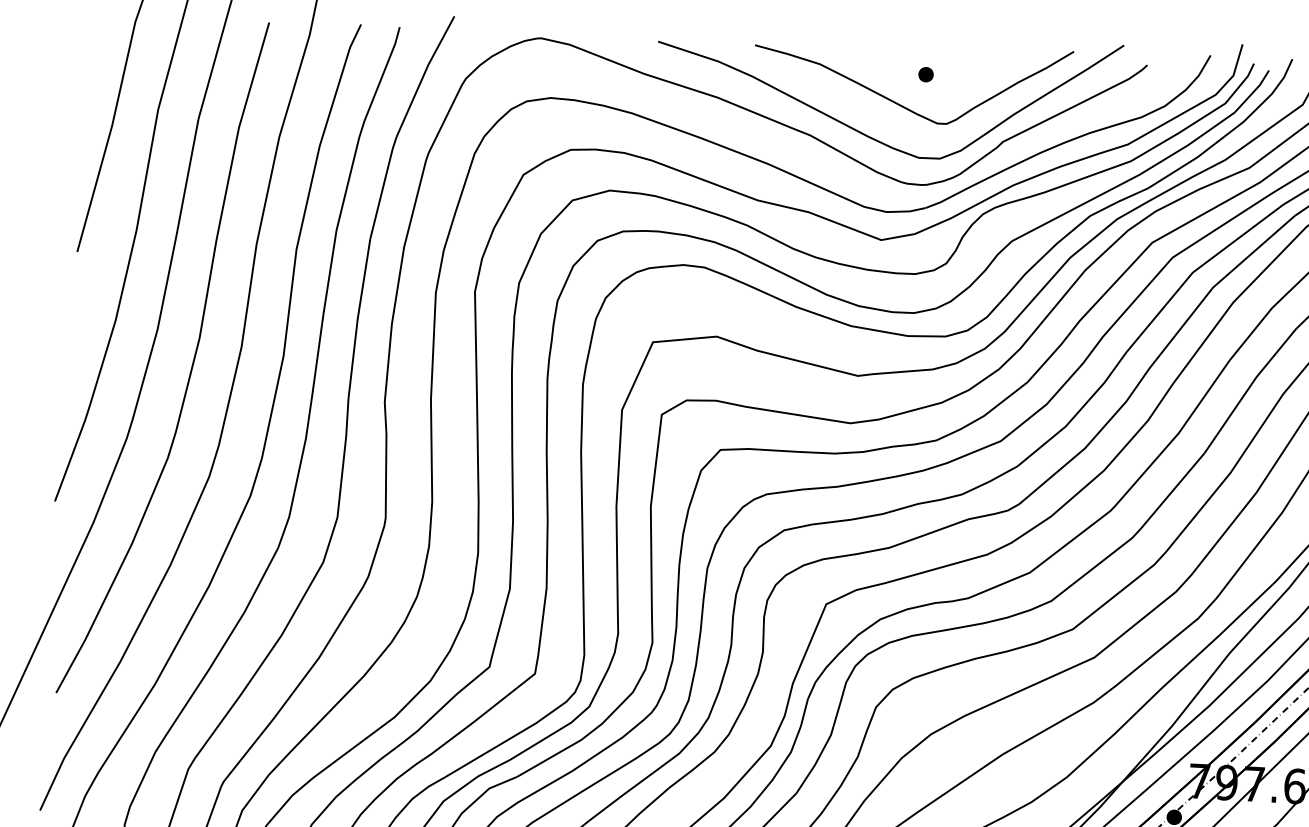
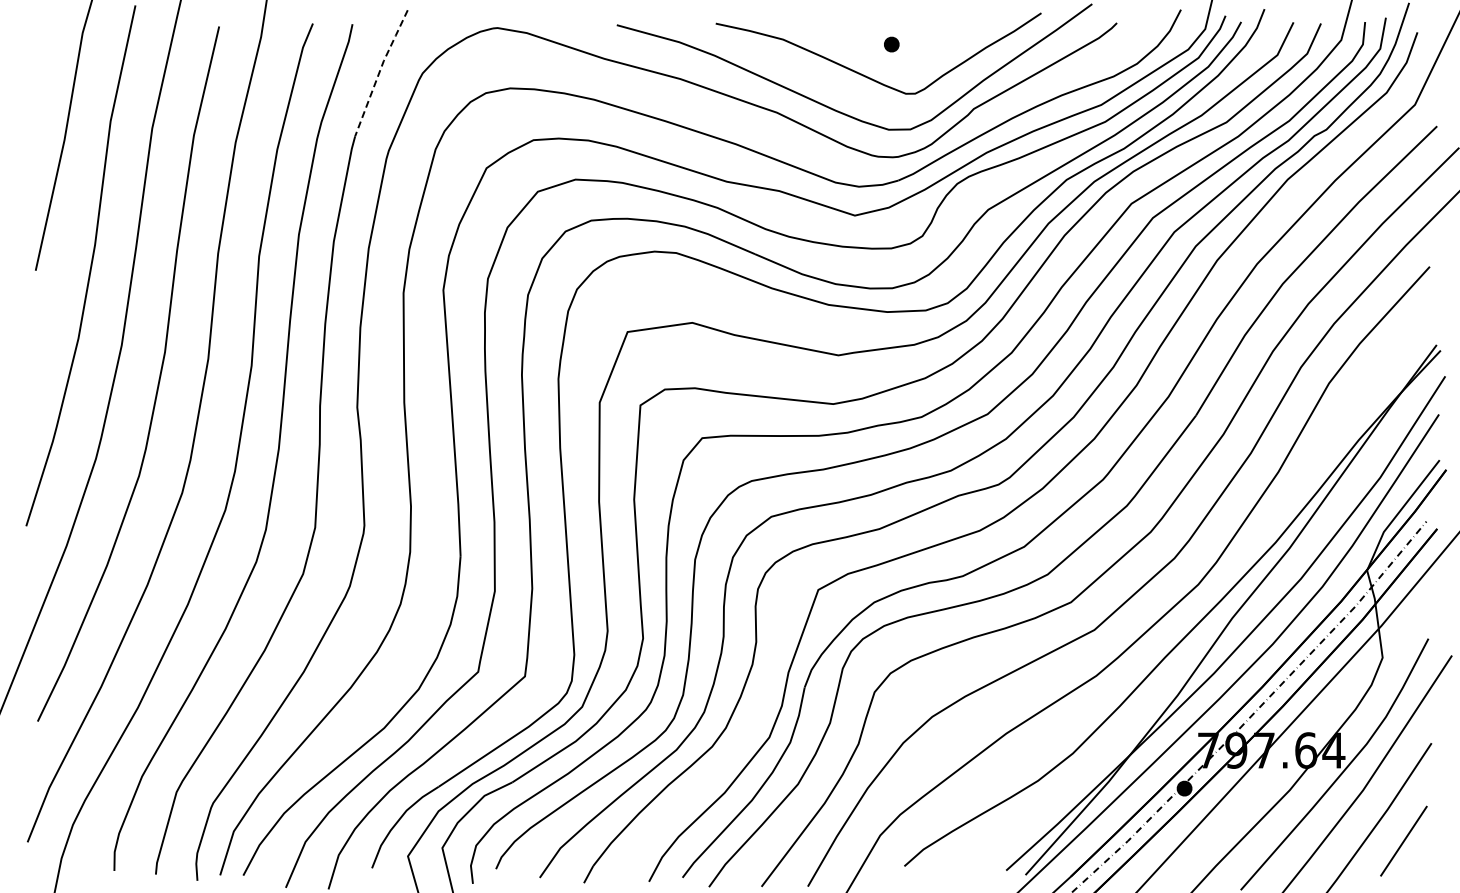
line: (423, 74) -> (379, 71), solid -> dashed

